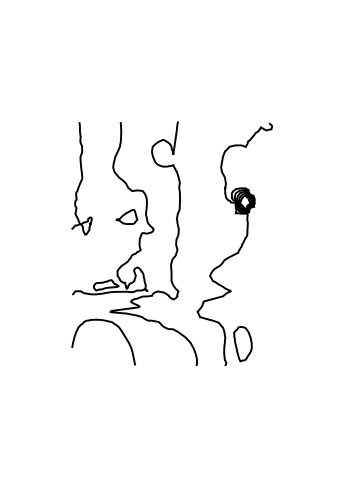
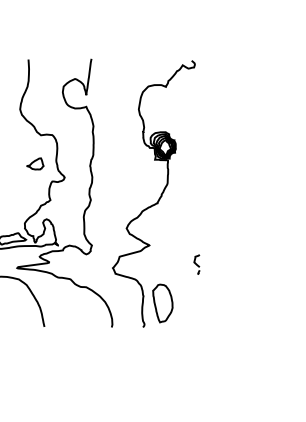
part: (126, 217) -> (34, 164), size x0.71
part: (273, 308) -> (196, 264), added

